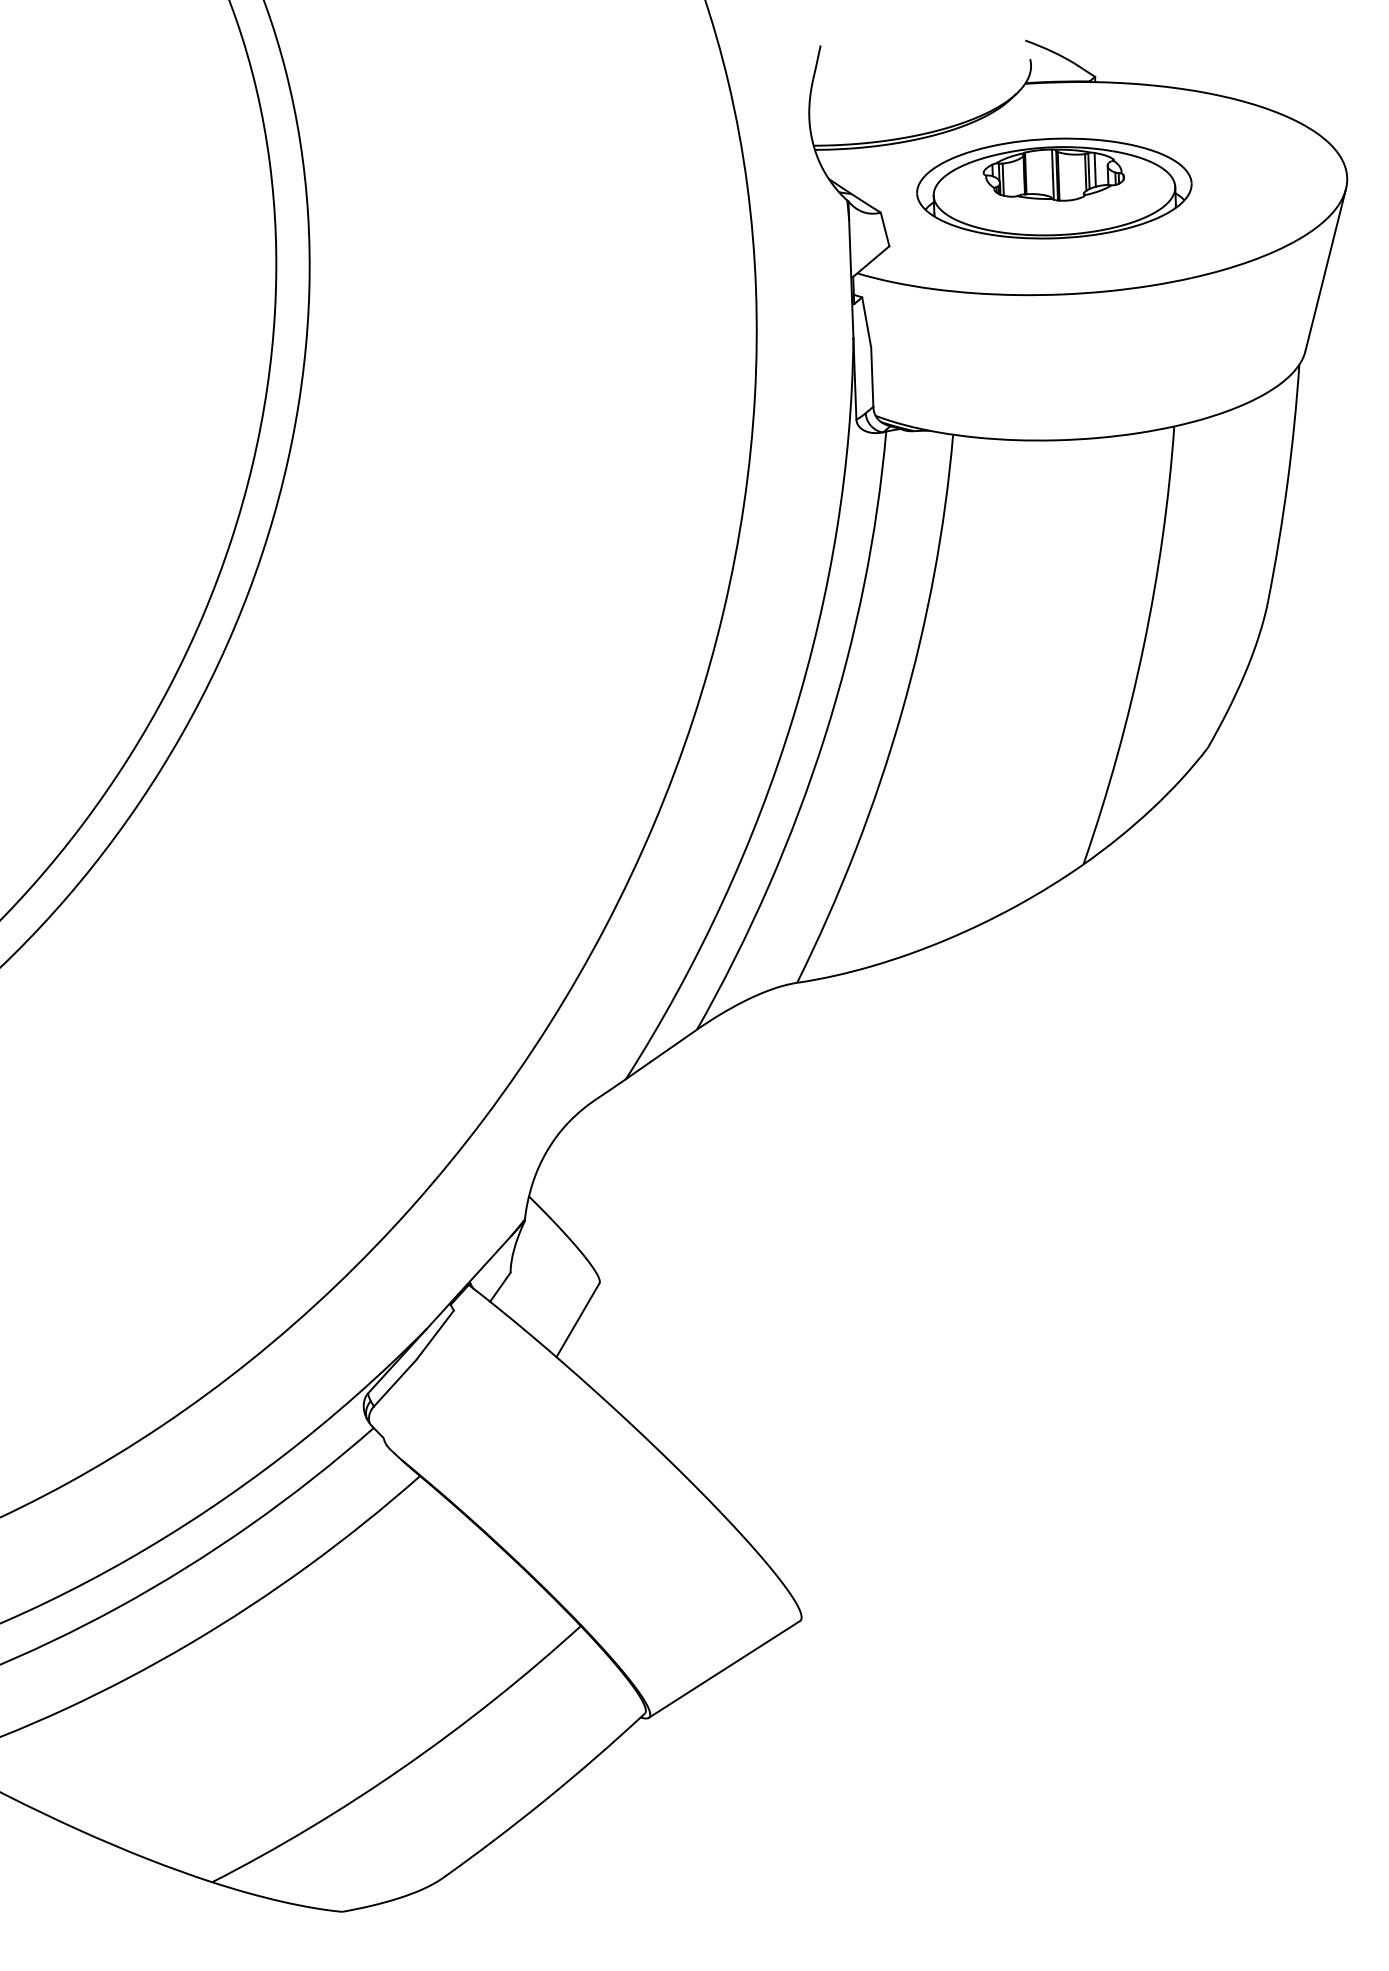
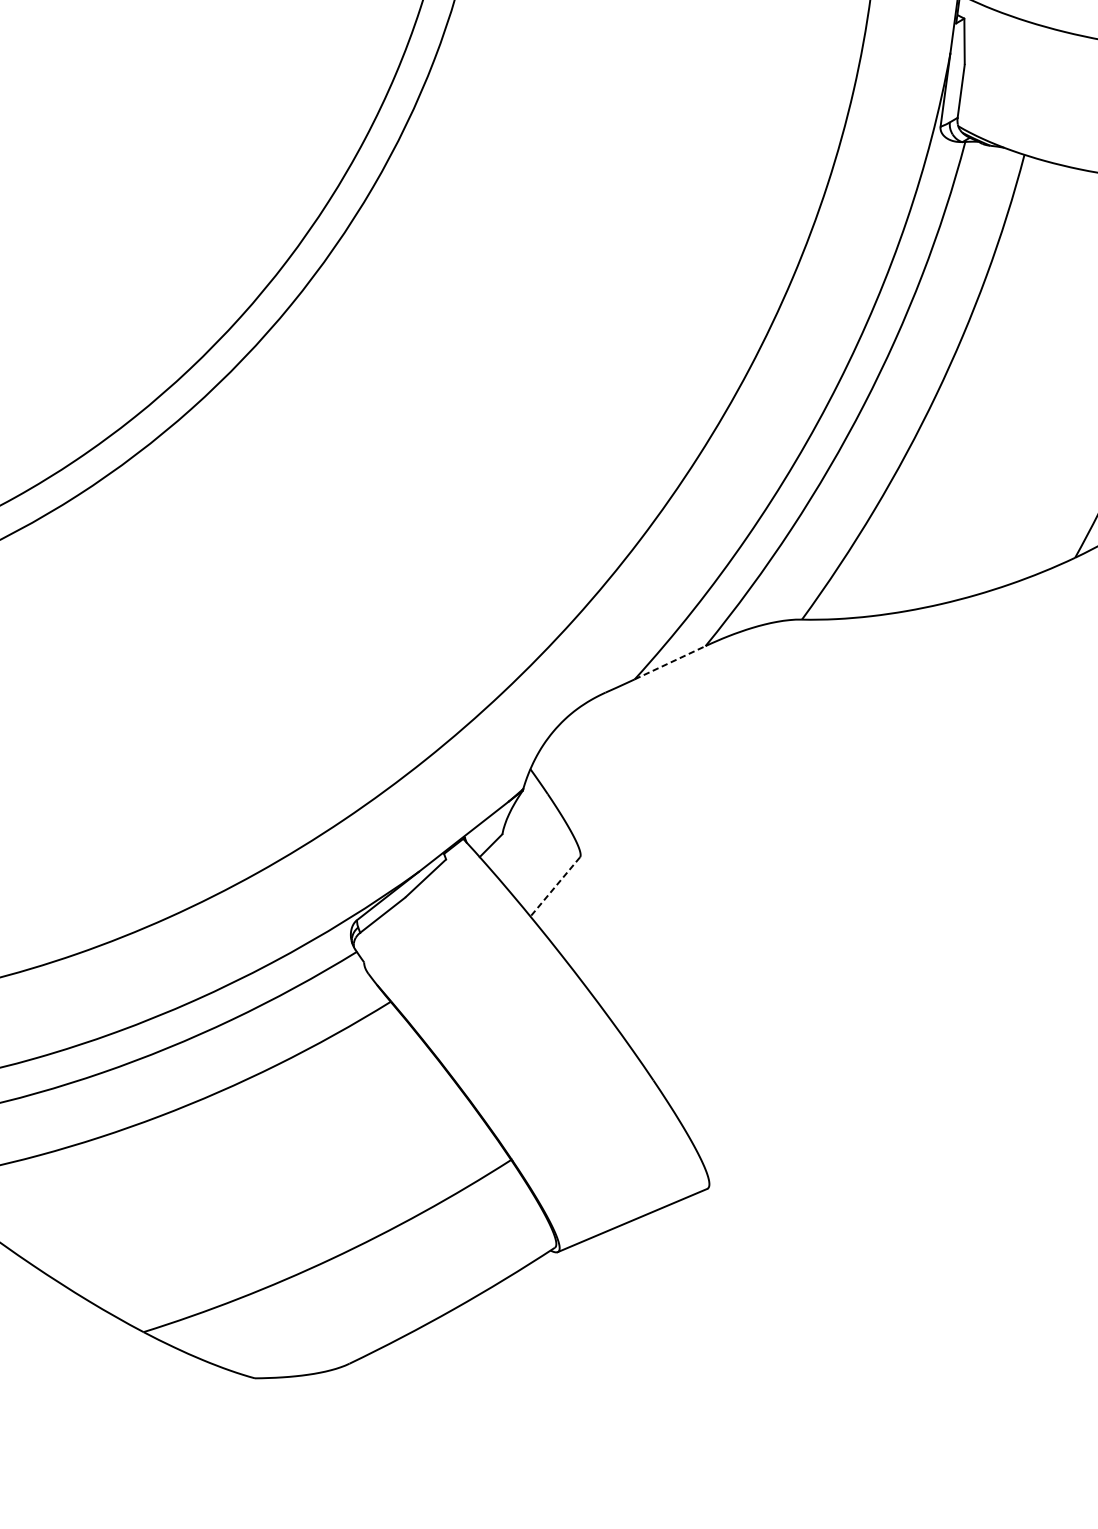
line: (661, 1054) -> (670, 662), solid -> dashed
line: (578, 1320) -> (555, 887), solid -> dashed

